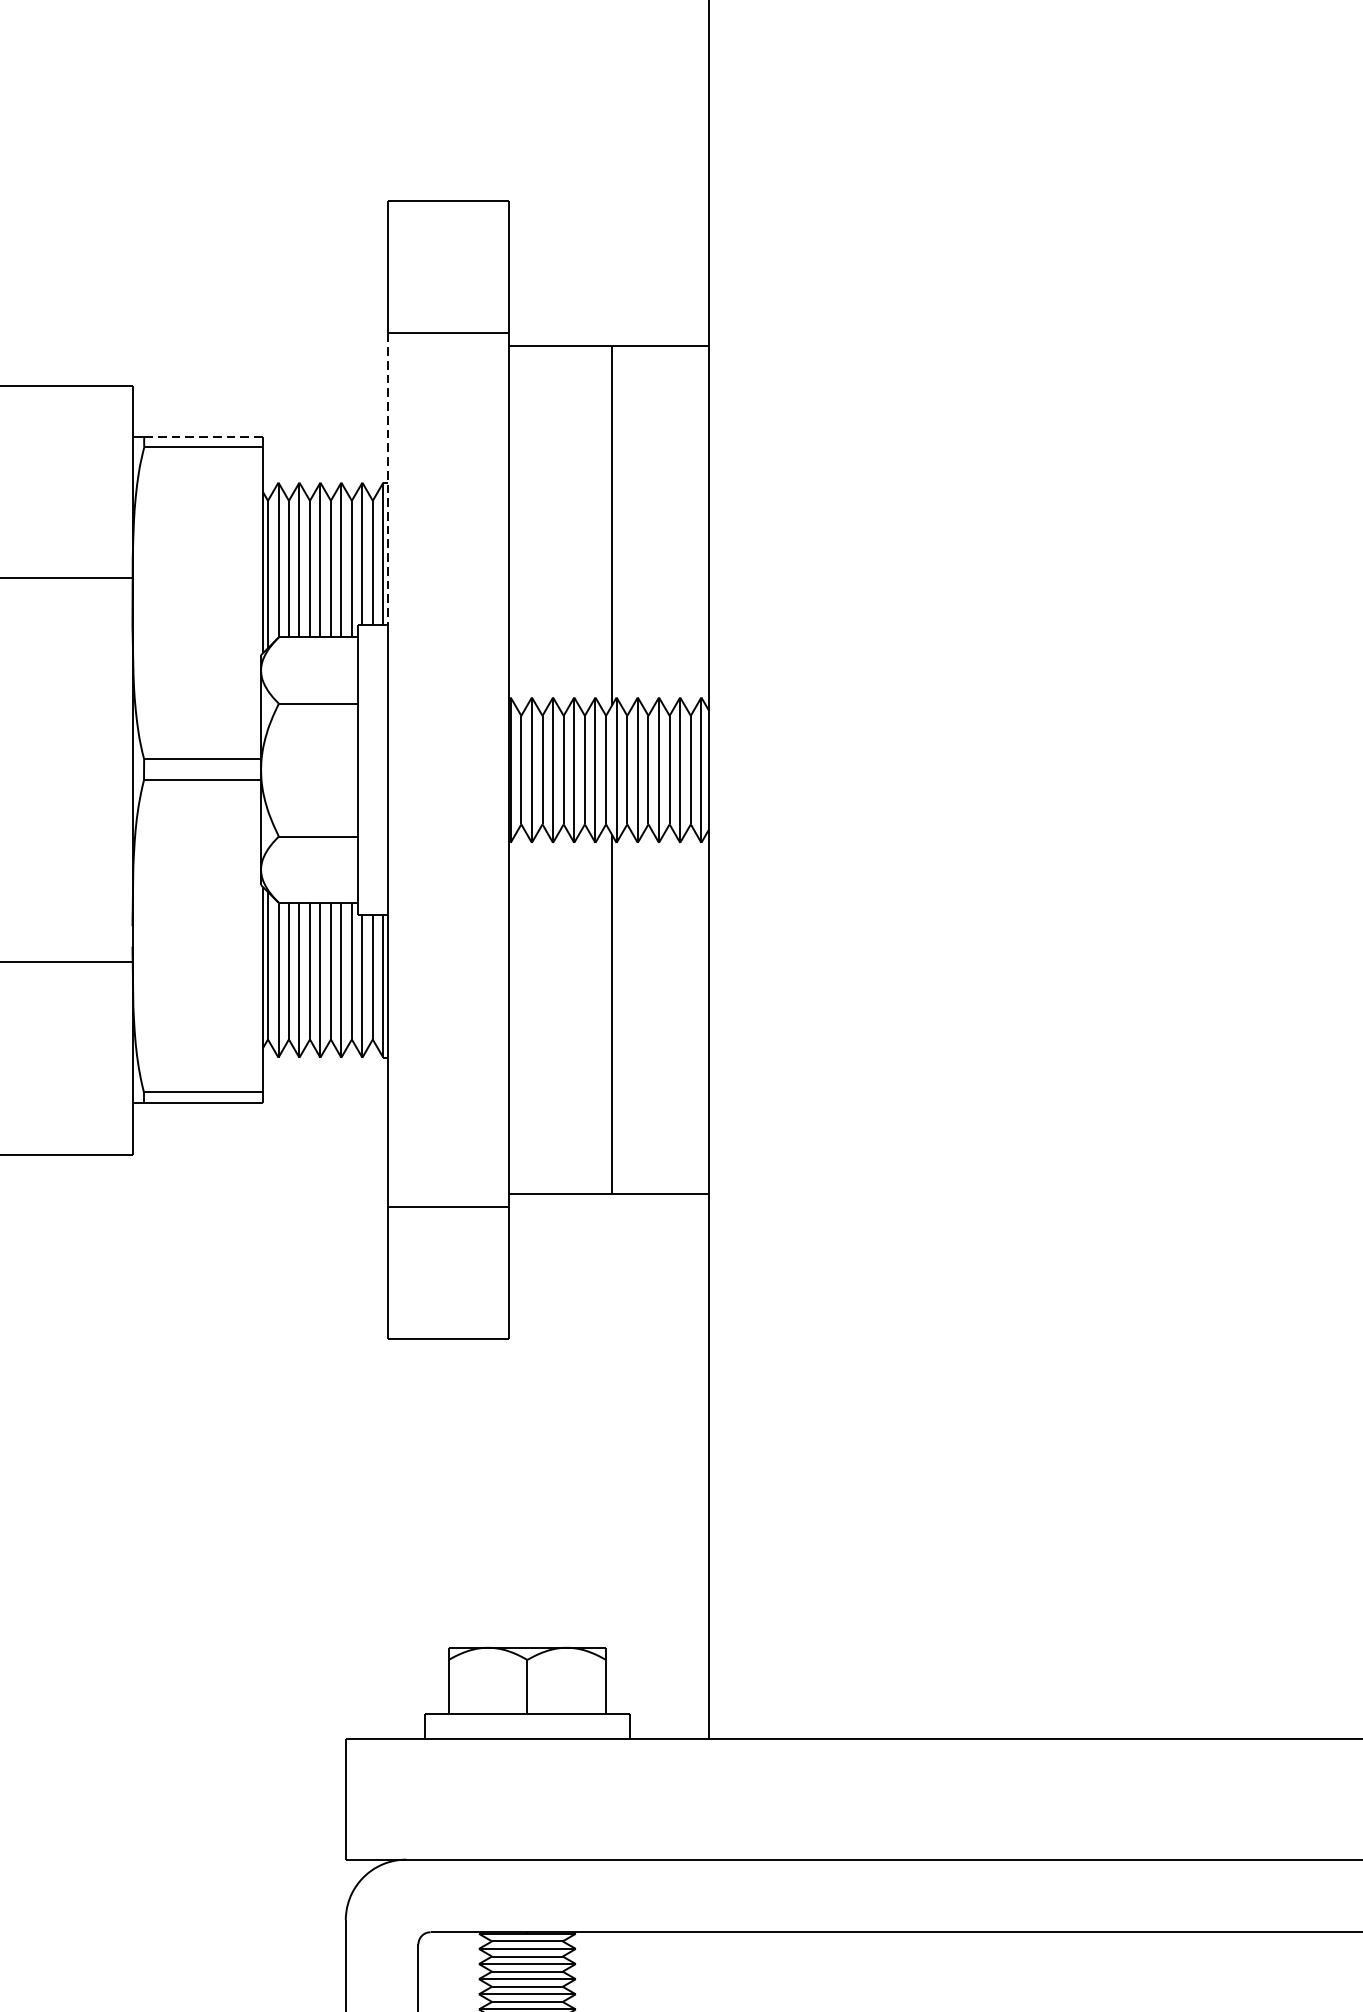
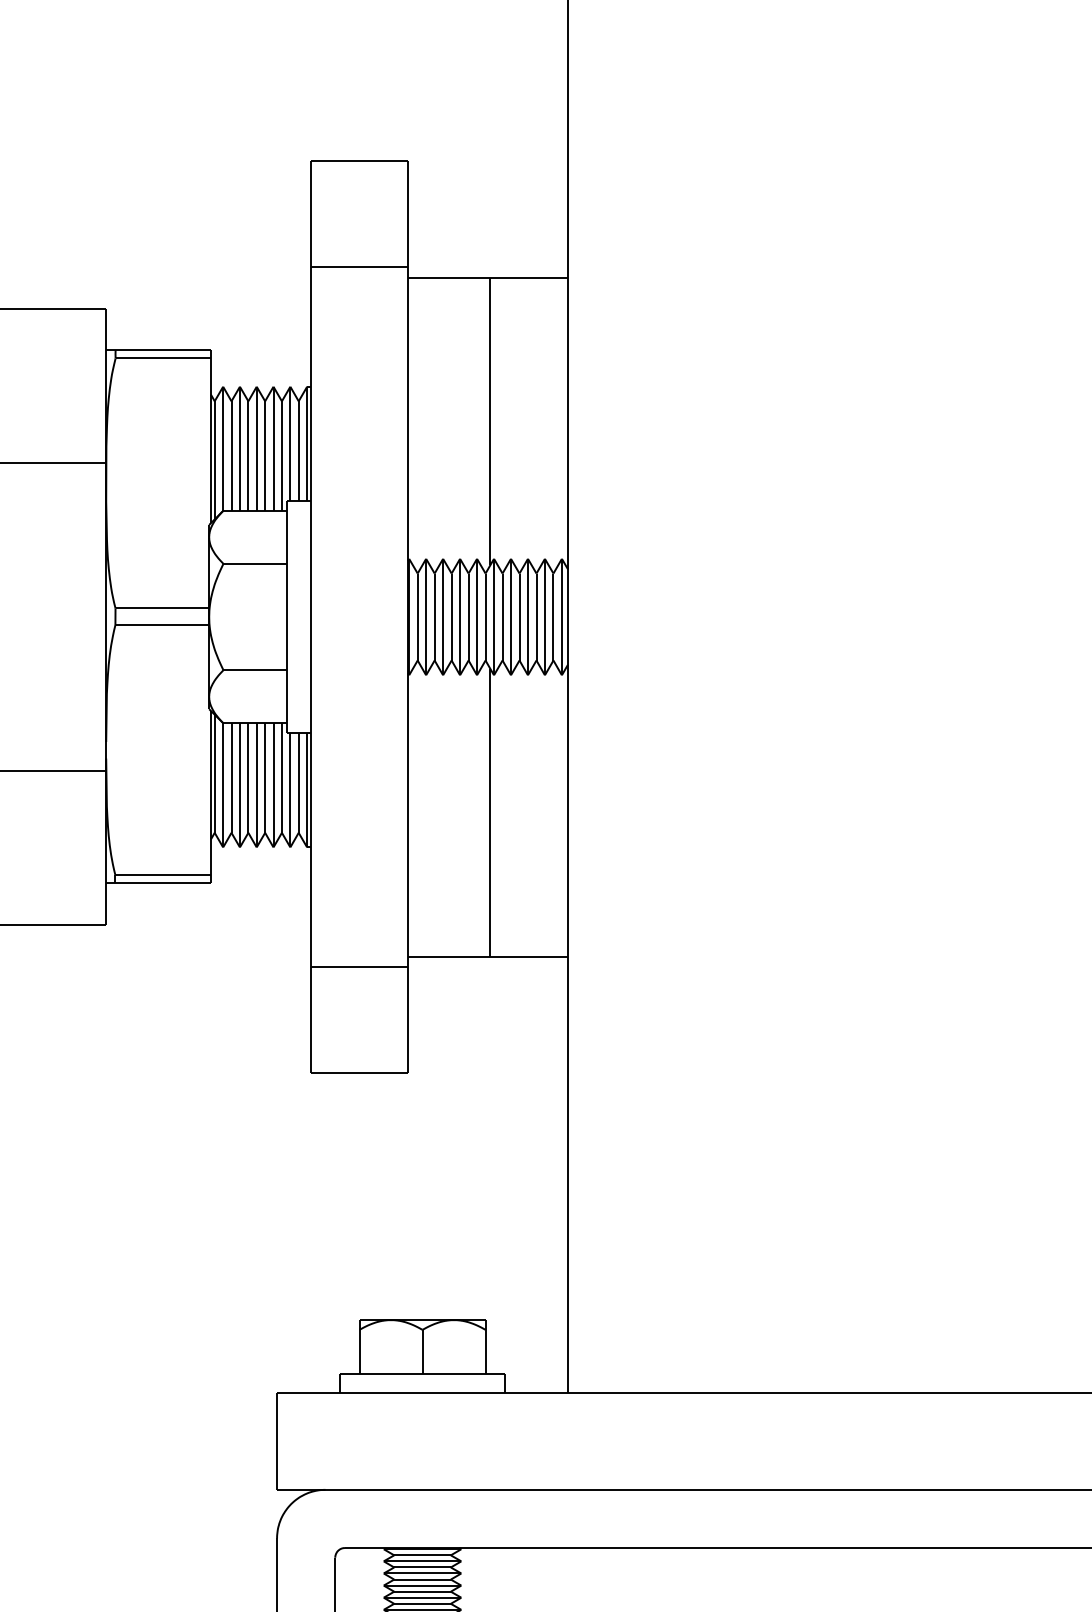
line: (204, 437) -> (163, 350), dashed -> solid
line: (388, 481) -> (311, 385), dashed -> solid

